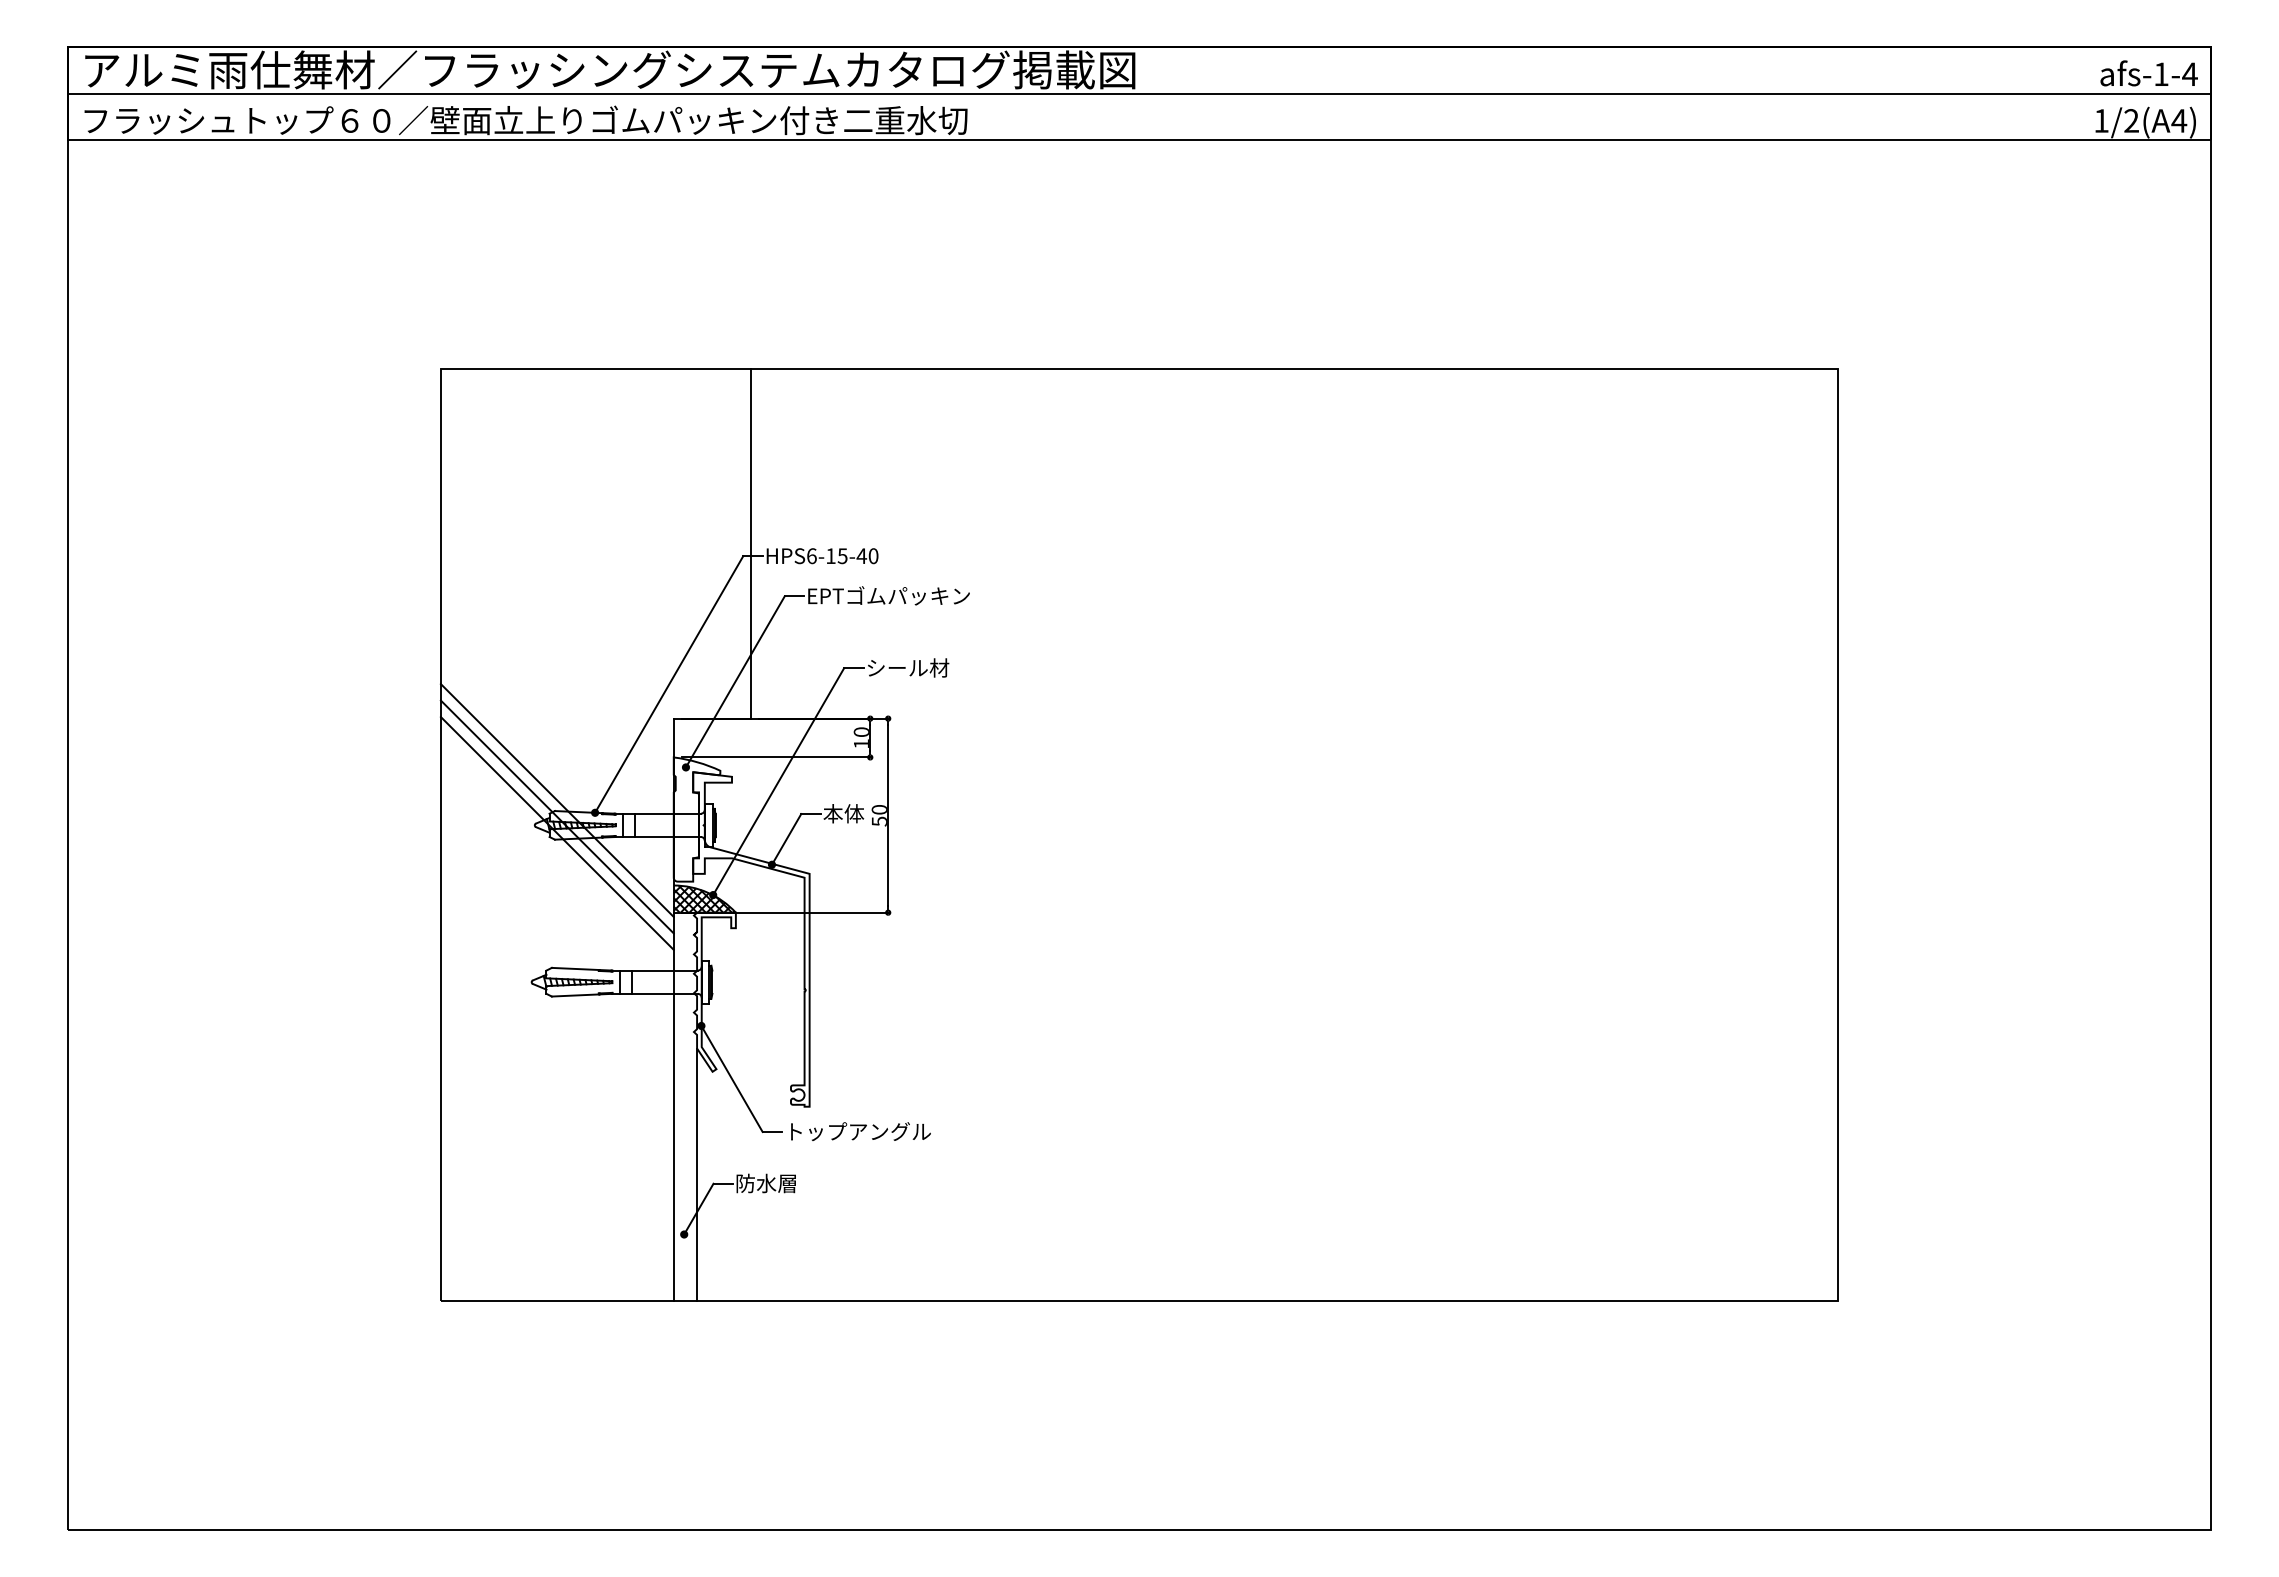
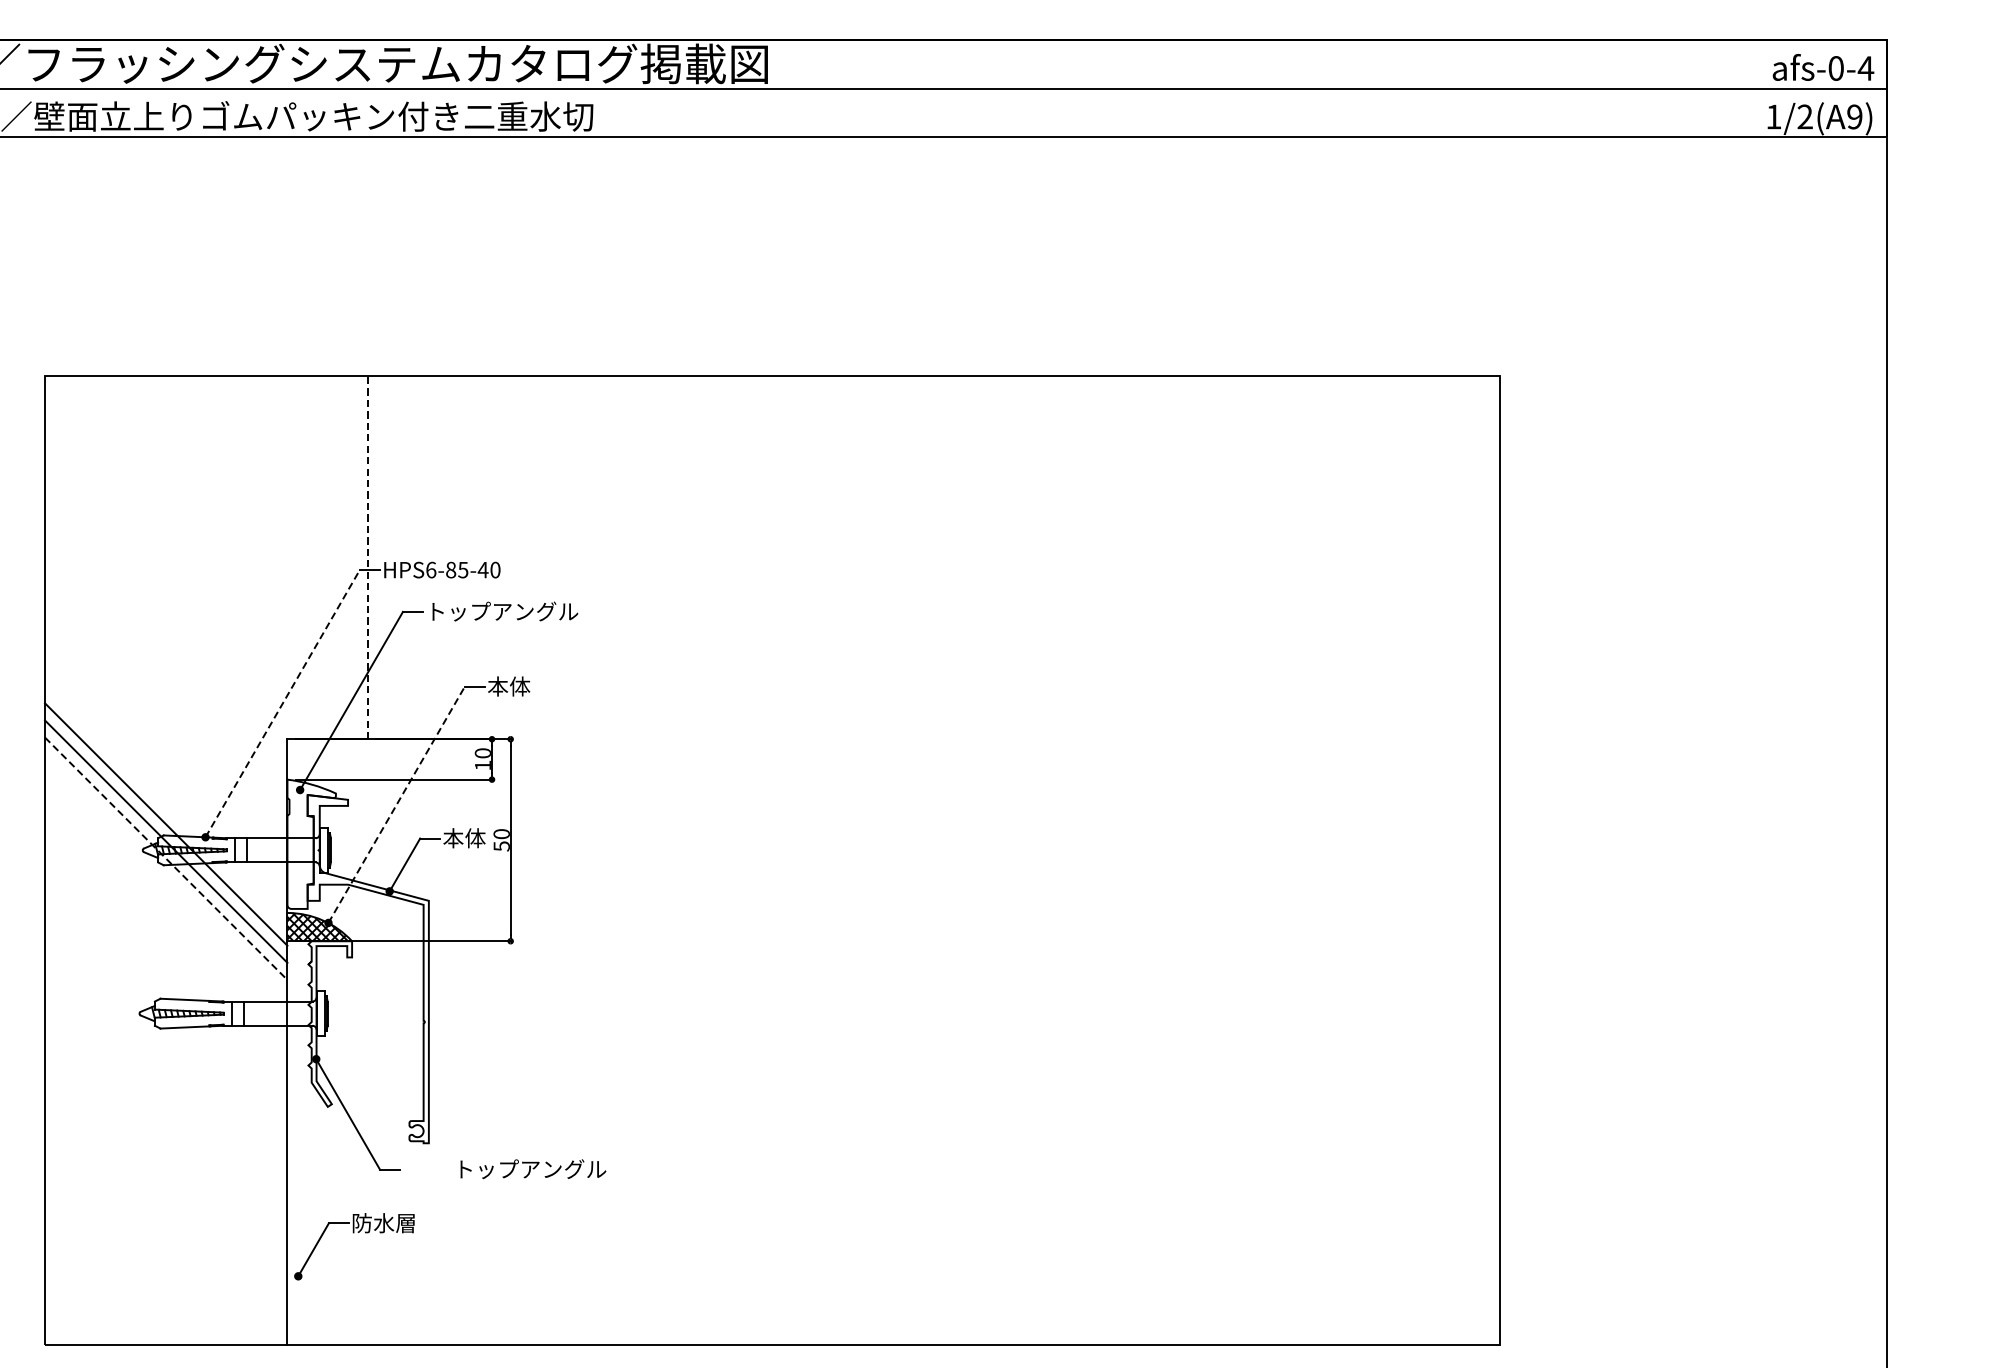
text: (2161, 74) -> (1836, 68), afs-1-4 -> afs-0-4
text: (2179, 120) -> (1855, 116), 1/2(A4) -> 1/2(A9)
line: (751, 544) -> (368, 557), solid -> dashed
text: (830, 556) -> (450, 570), HPS6-15-40 -> HPS6-85-40
text: (888, 595) -> (510, 611), EPTゴムパッキン -> トップアングル
text: (907, 667) -> (530, 685), シール材 -> 本体
line: (669, 684) -> (282, 703), solid -> dashed
line: (778, 781) -> (396, 804), solid -> dashed
line: (557, 833) -> (166, 858), solid -> dashed
text: (860, 1131) -> (532, 1169), moved
line: (697, 1174) -> (312, 1213), removed

